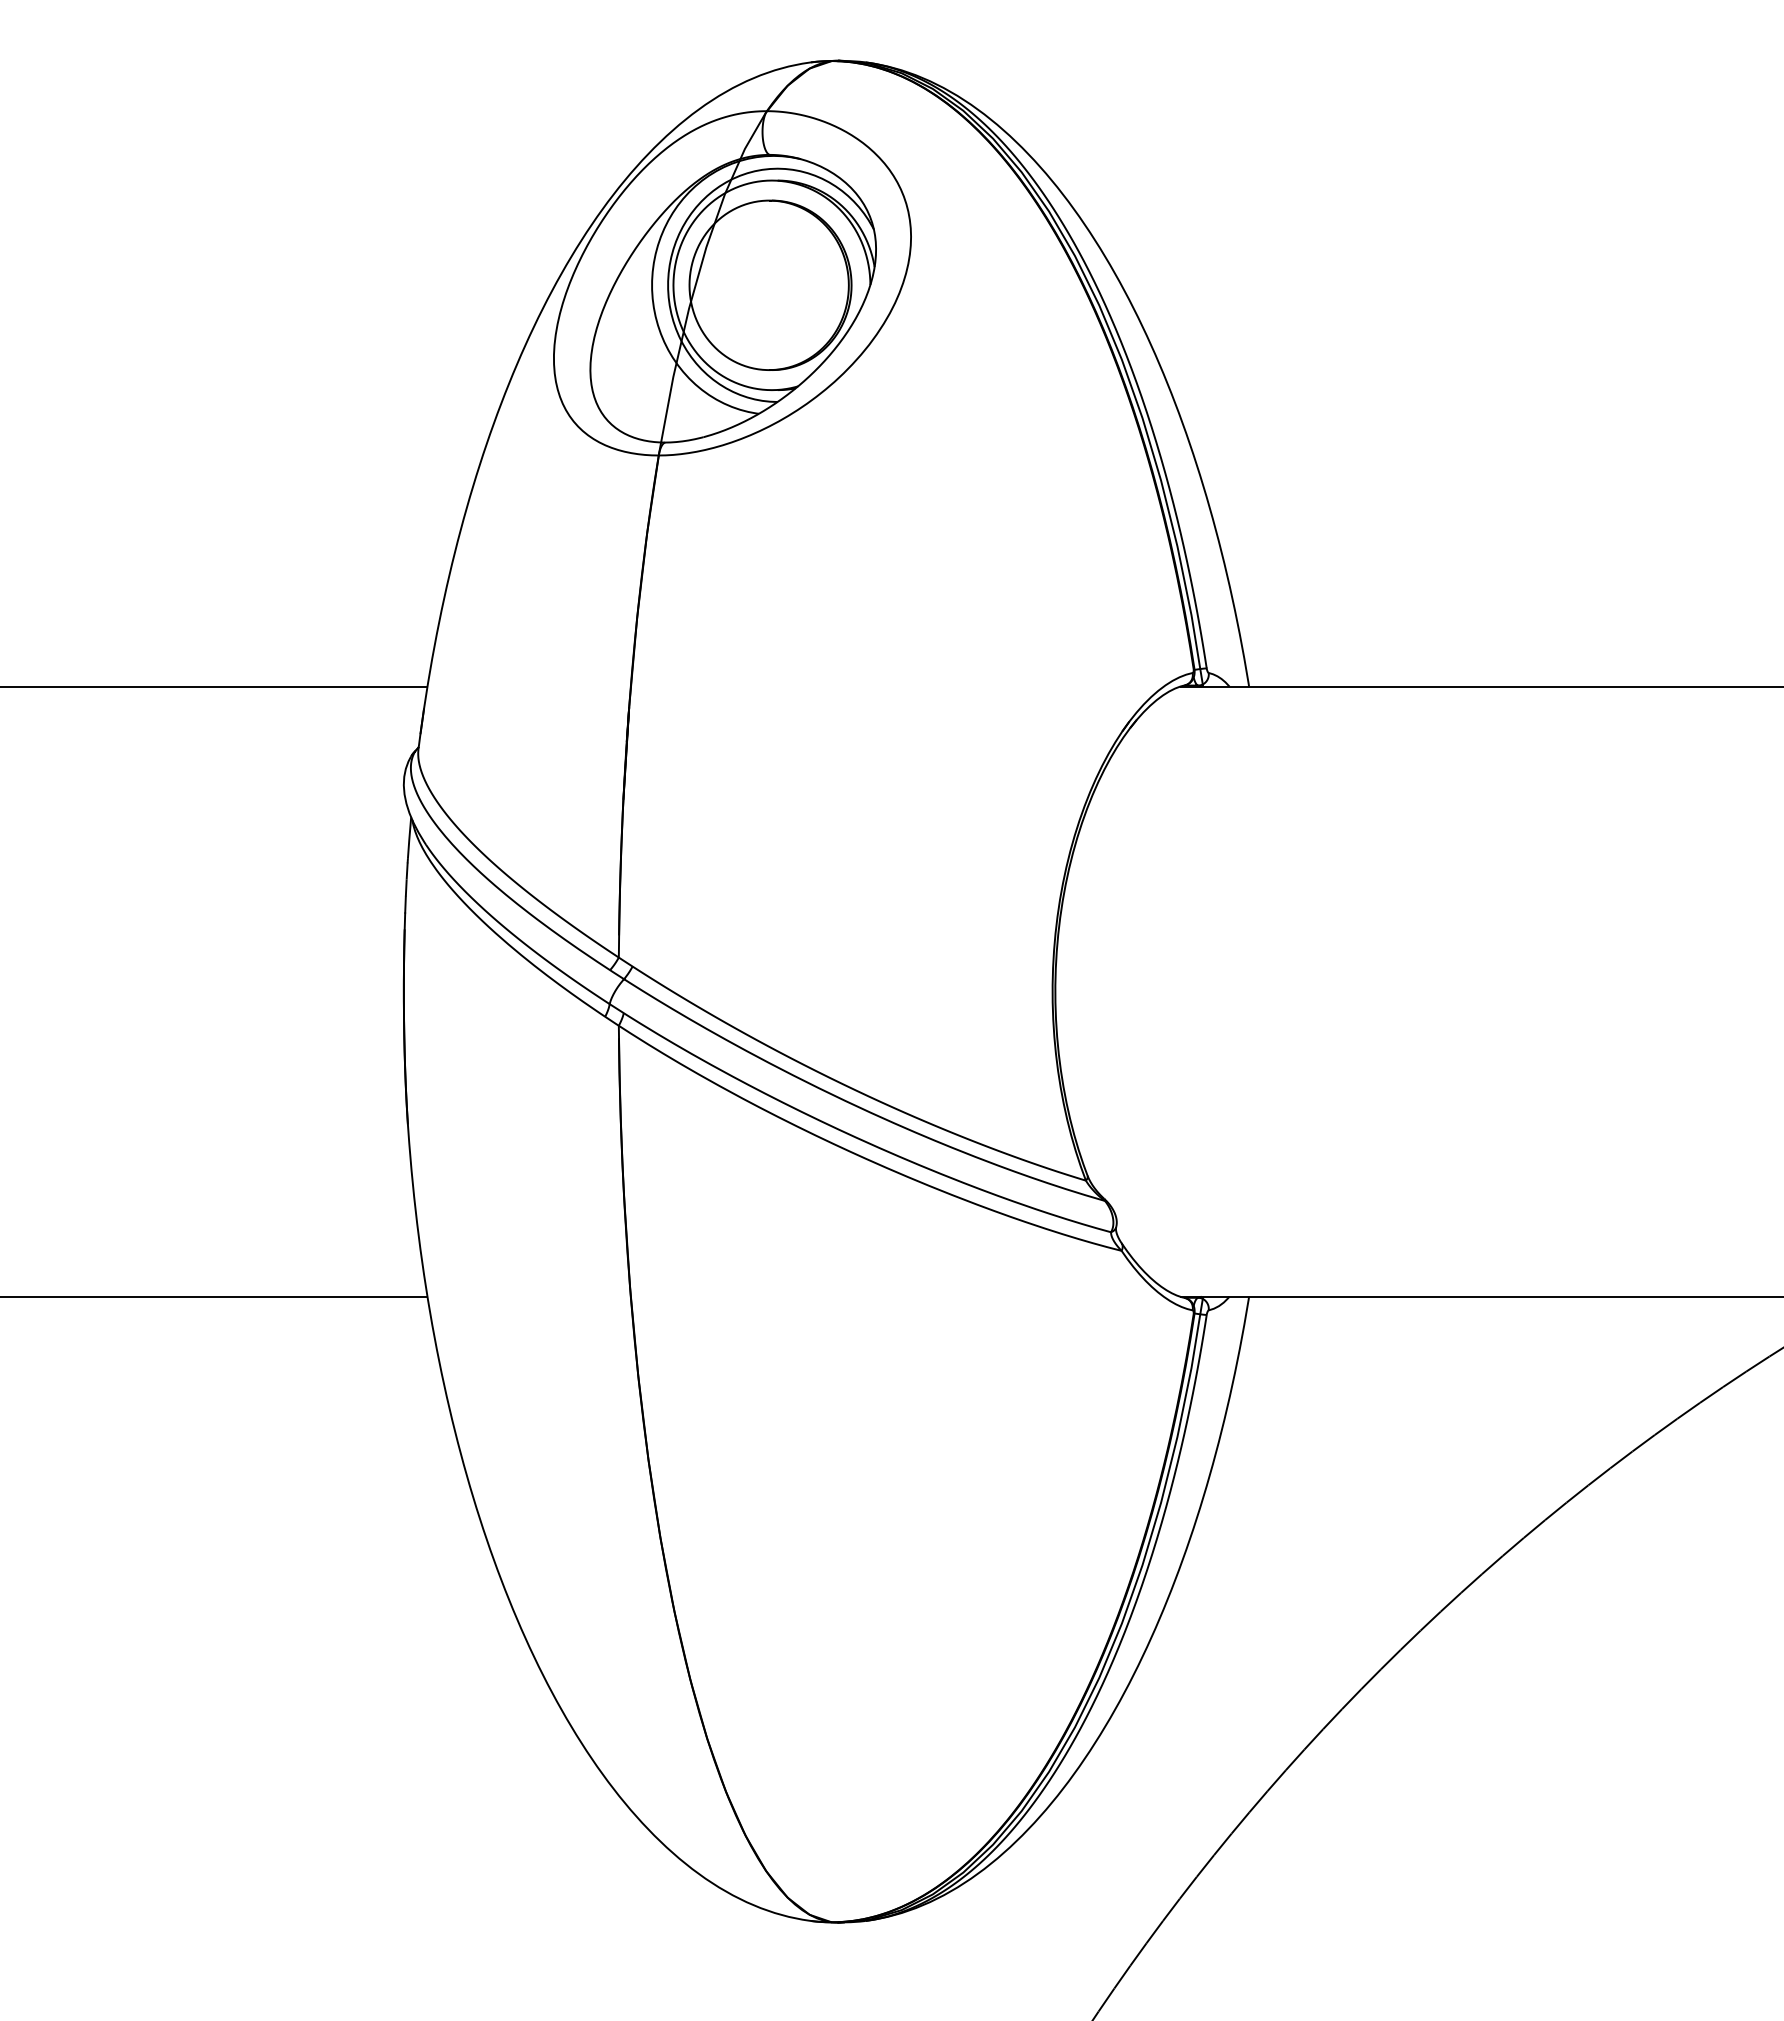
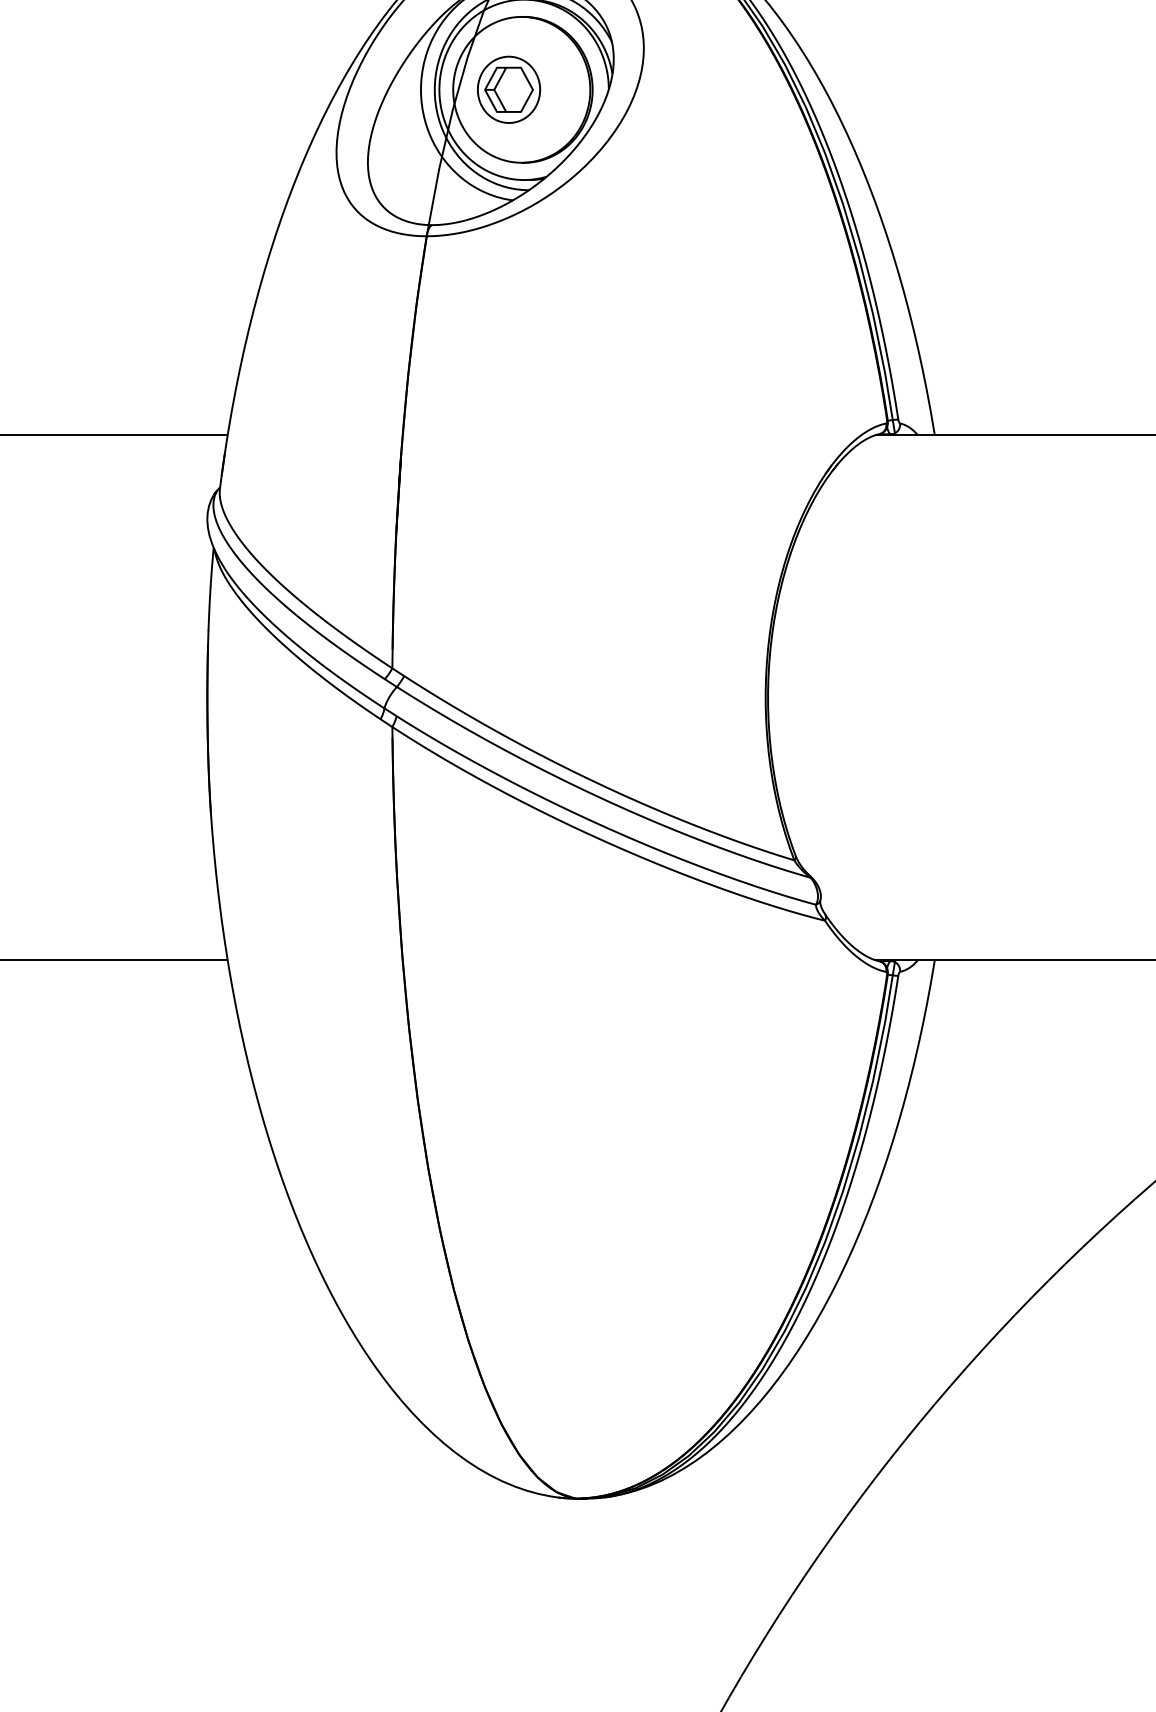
part: (754, 285) -> (509, 89), added

